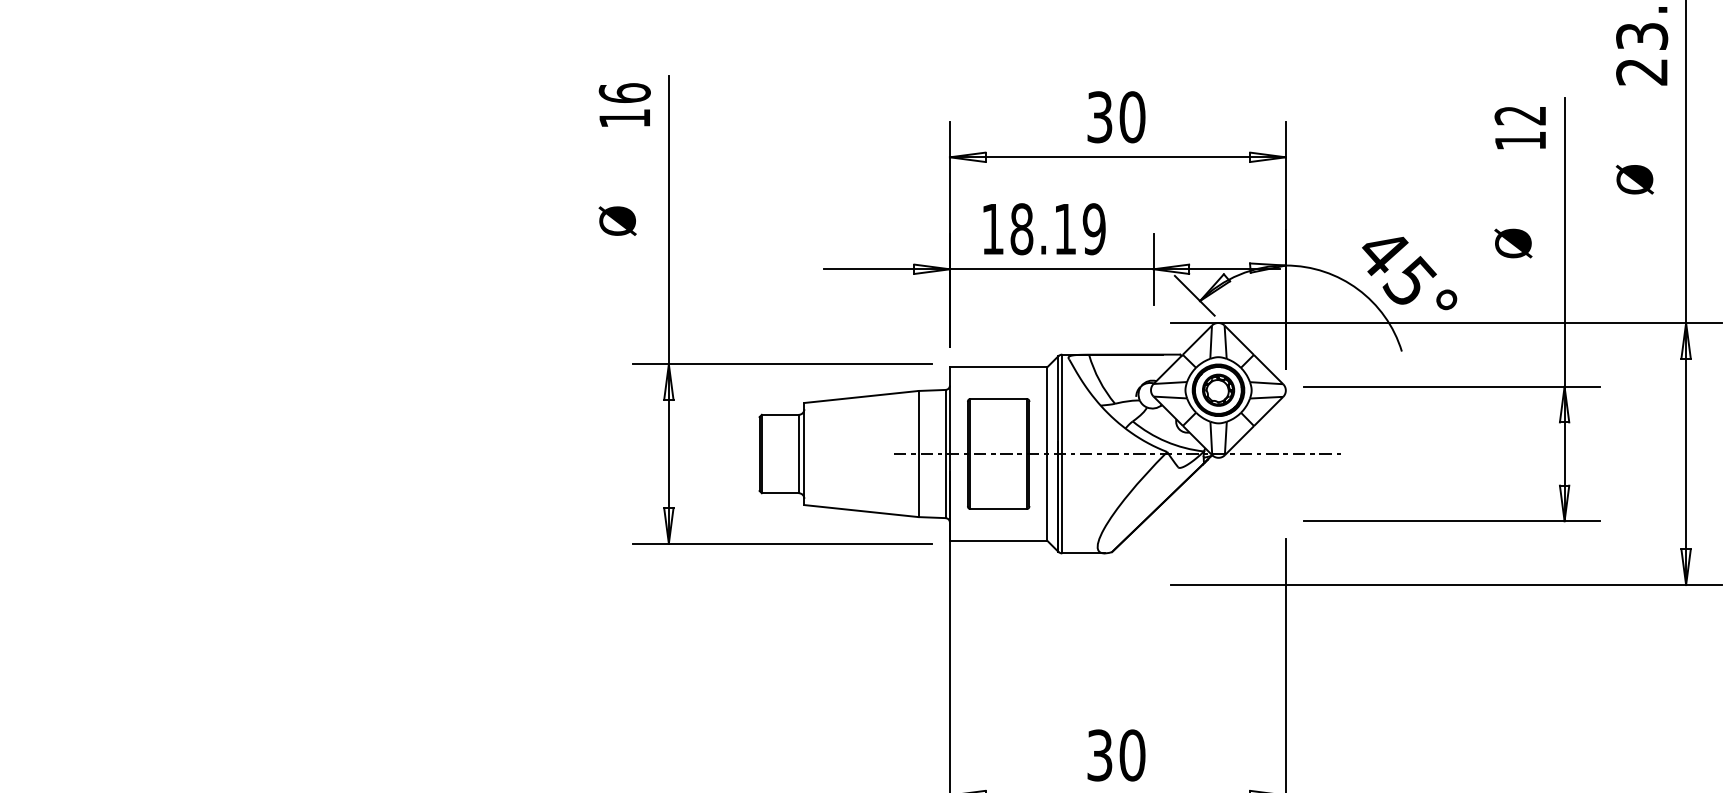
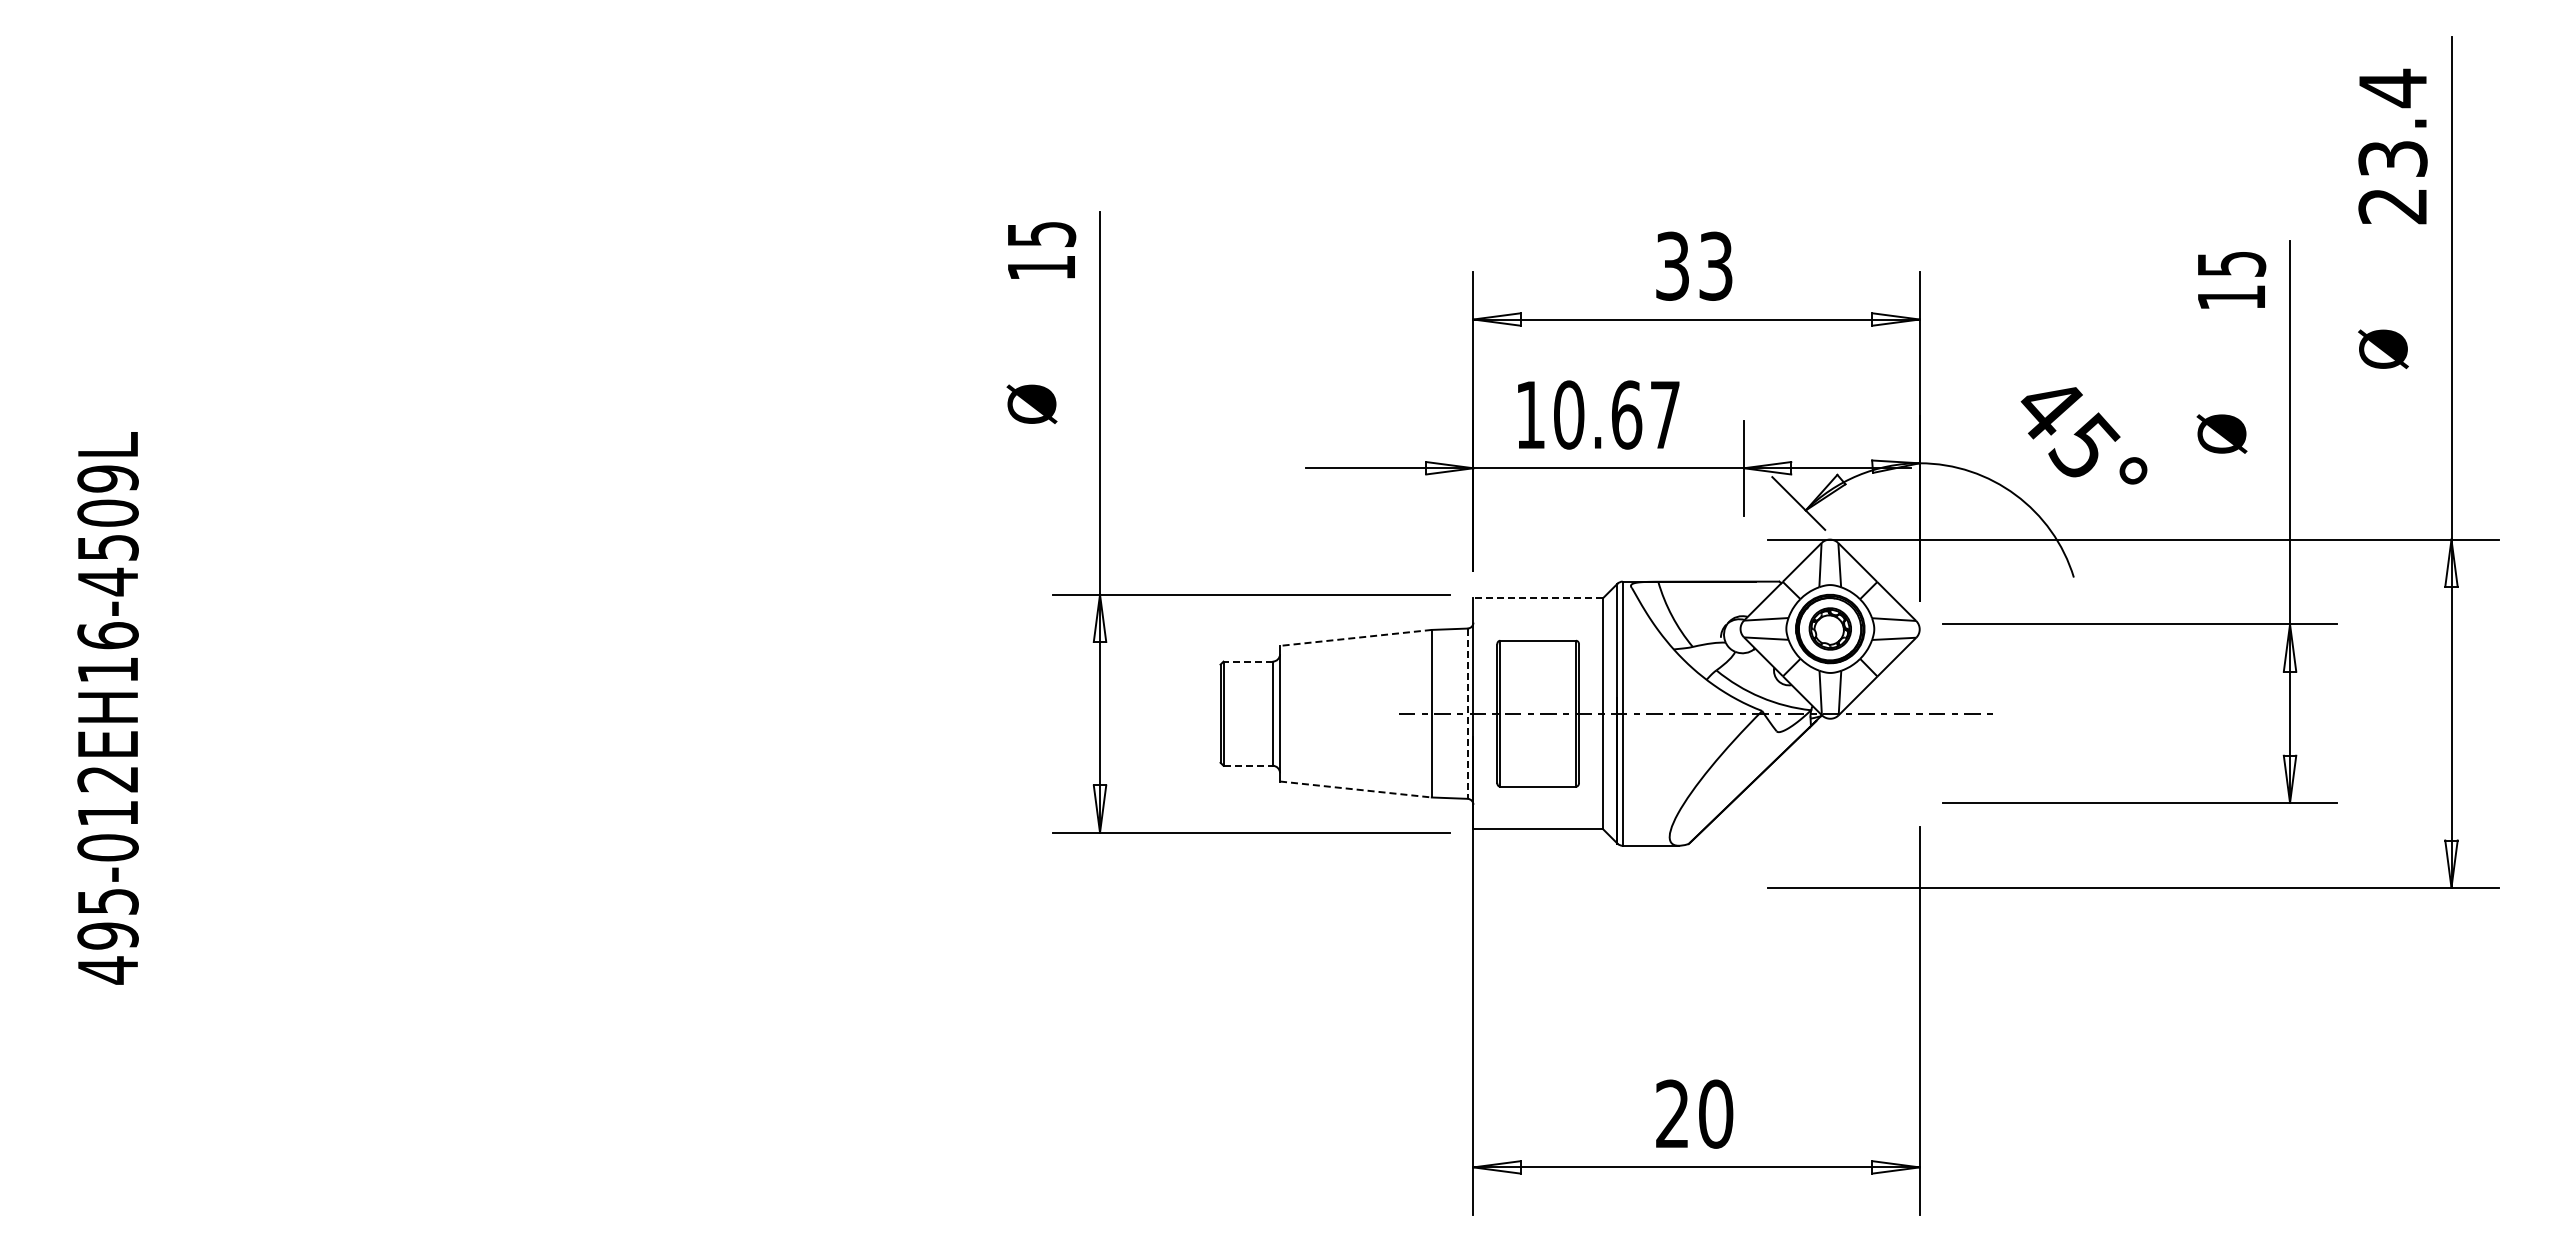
text: (624, 93) -> (1041, 234), 16 -> 15
text: (1520, 115) -> (2231, 264), 12 -> 15
text: (1132, 116) -> (1716, 265), 30 -> 33
text: (1058, 228) -> (1617, 414), 18.19 -> 10.67
text: (1409, 273) -> (2083, 435), moved
line: (998, 367) -> (1538, 598), solid -> dashed
line: (861, 396) -> (1355, 637), solid -> dashed
line: (780, 414) -> (1248, 661), solid -> dashed
line: (945, 454) -> (1467, 714), solid -> dashed
line: (780, 493) -> (1248, 765), solid -> dashed
line: (861, 511) -> (1356, 789), solid -> dashed
text: (1099, 754) -> (1672, 1113), 30 -> 20

